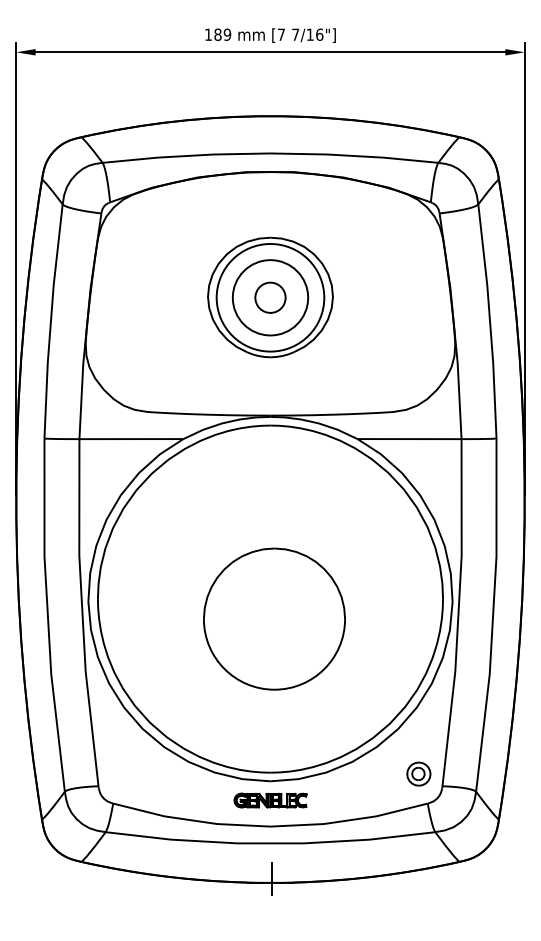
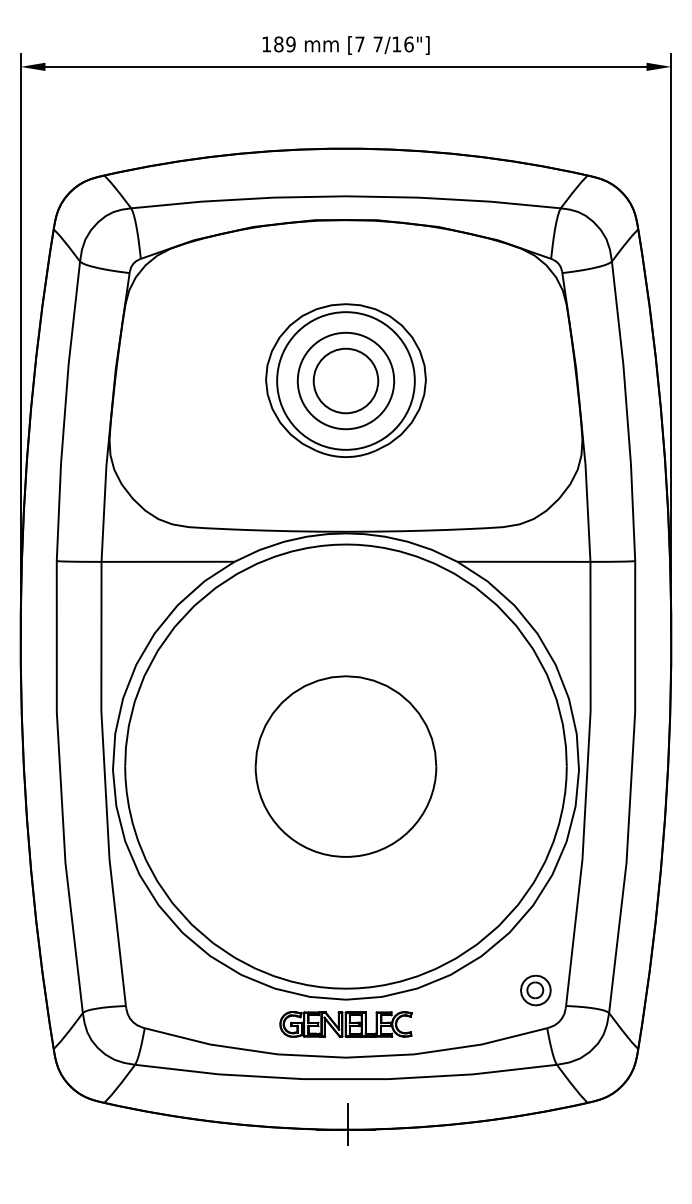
circle: (270, 297) -> (346, 380), size x1.67
part: (274, 618) -> (346, 765), moved
part: (270, 800) -> (346, 1024), size x1.43

